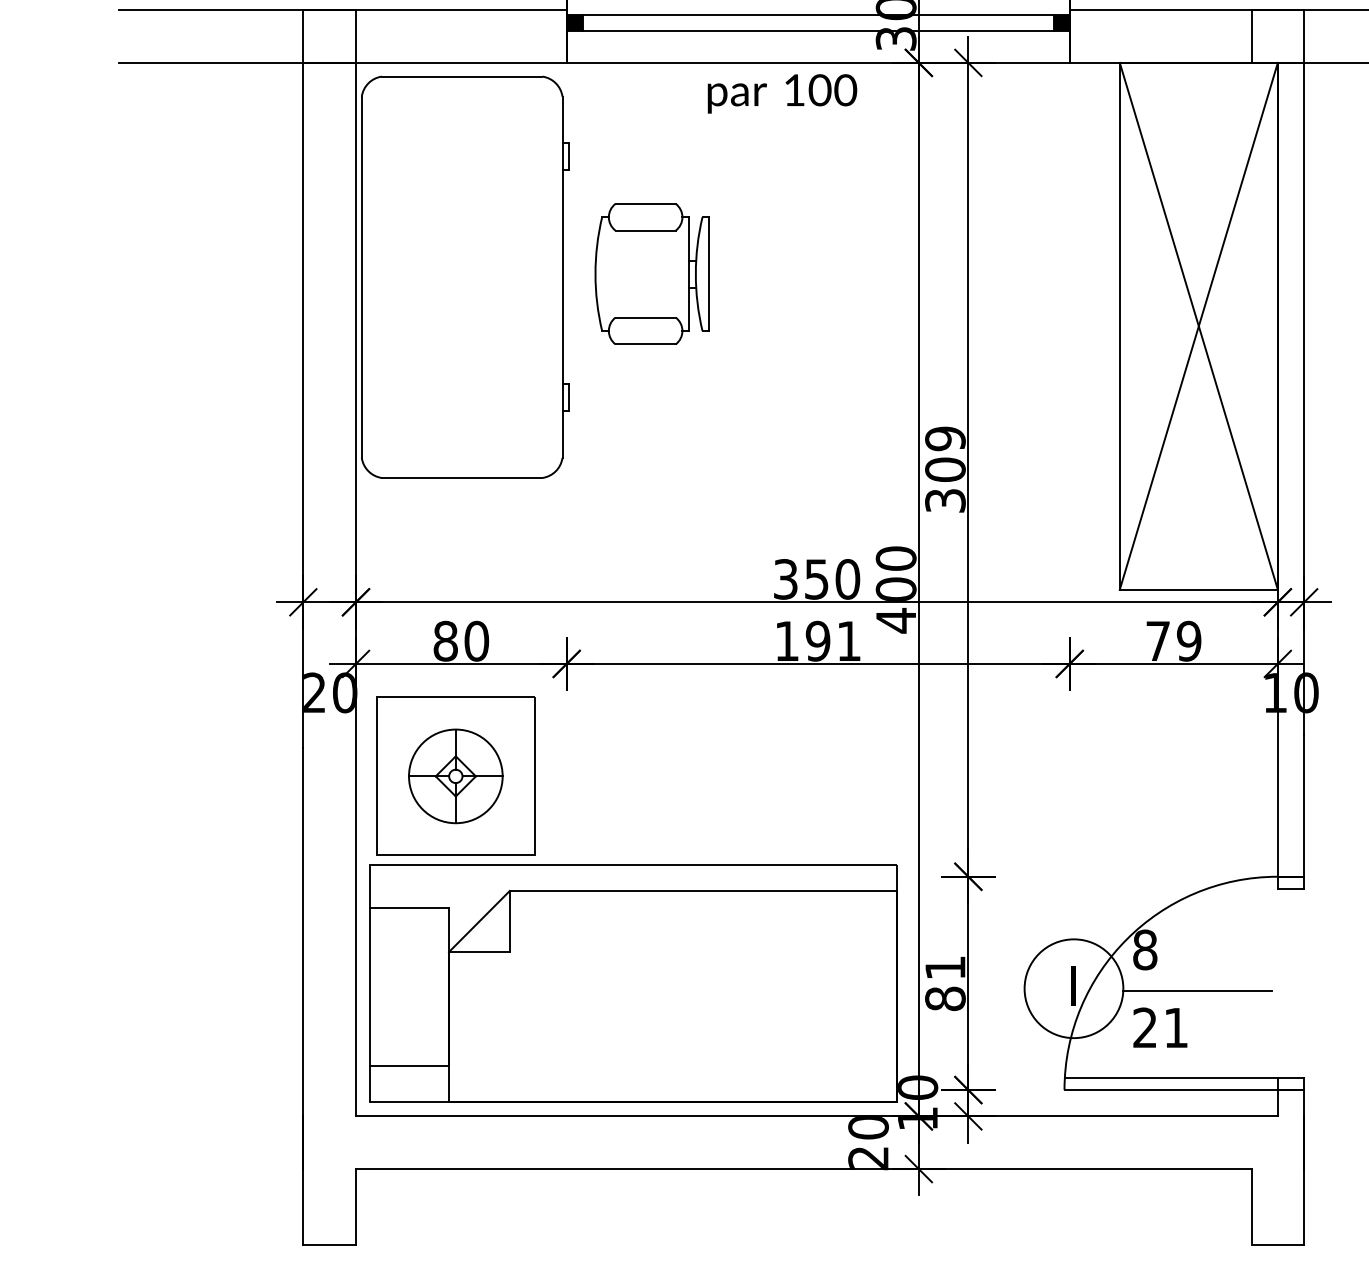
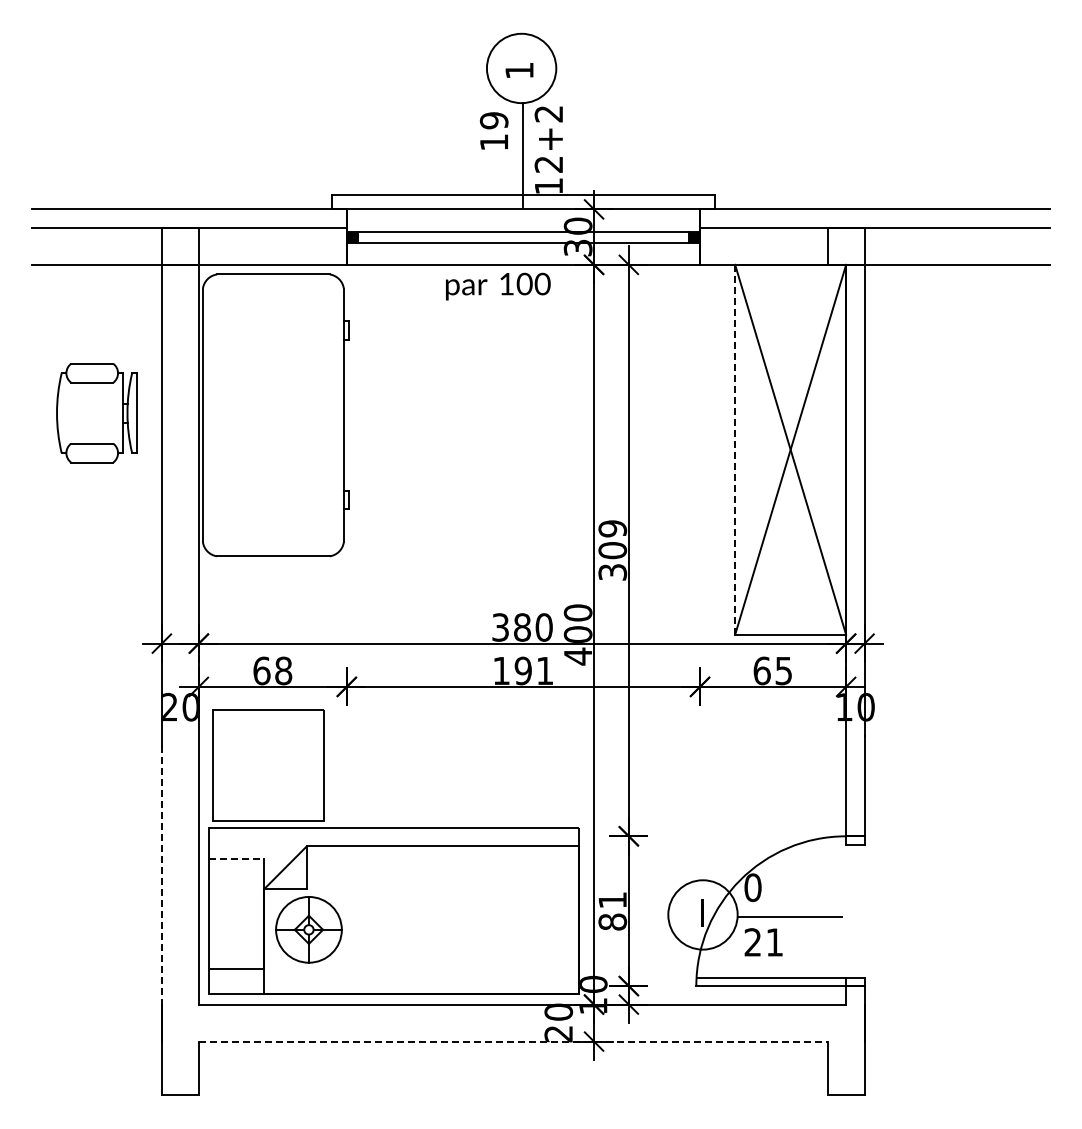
part: (651, 274) -> (96, 413), moved
line: (1120, 325) -> (735, 449), solid -> dashed
text: (816, 579) -> (522, 627), 350 -> 380
text: (460, 640) -> (272, 670), 80 -> 68
text: (1172, 640) -> (772, 670), 79 -> 65
part: (455, 775) -> (308, 929), moved
line: (409, 908) -> (236, 858), solid -> dashed
line: (302, 932) -> (161, 875), solid -> dashed
text: (1144, 949) -> (752, 887), 8 -> 0
line: (804, 1168) -> (513, 1041), solid -> dashed

